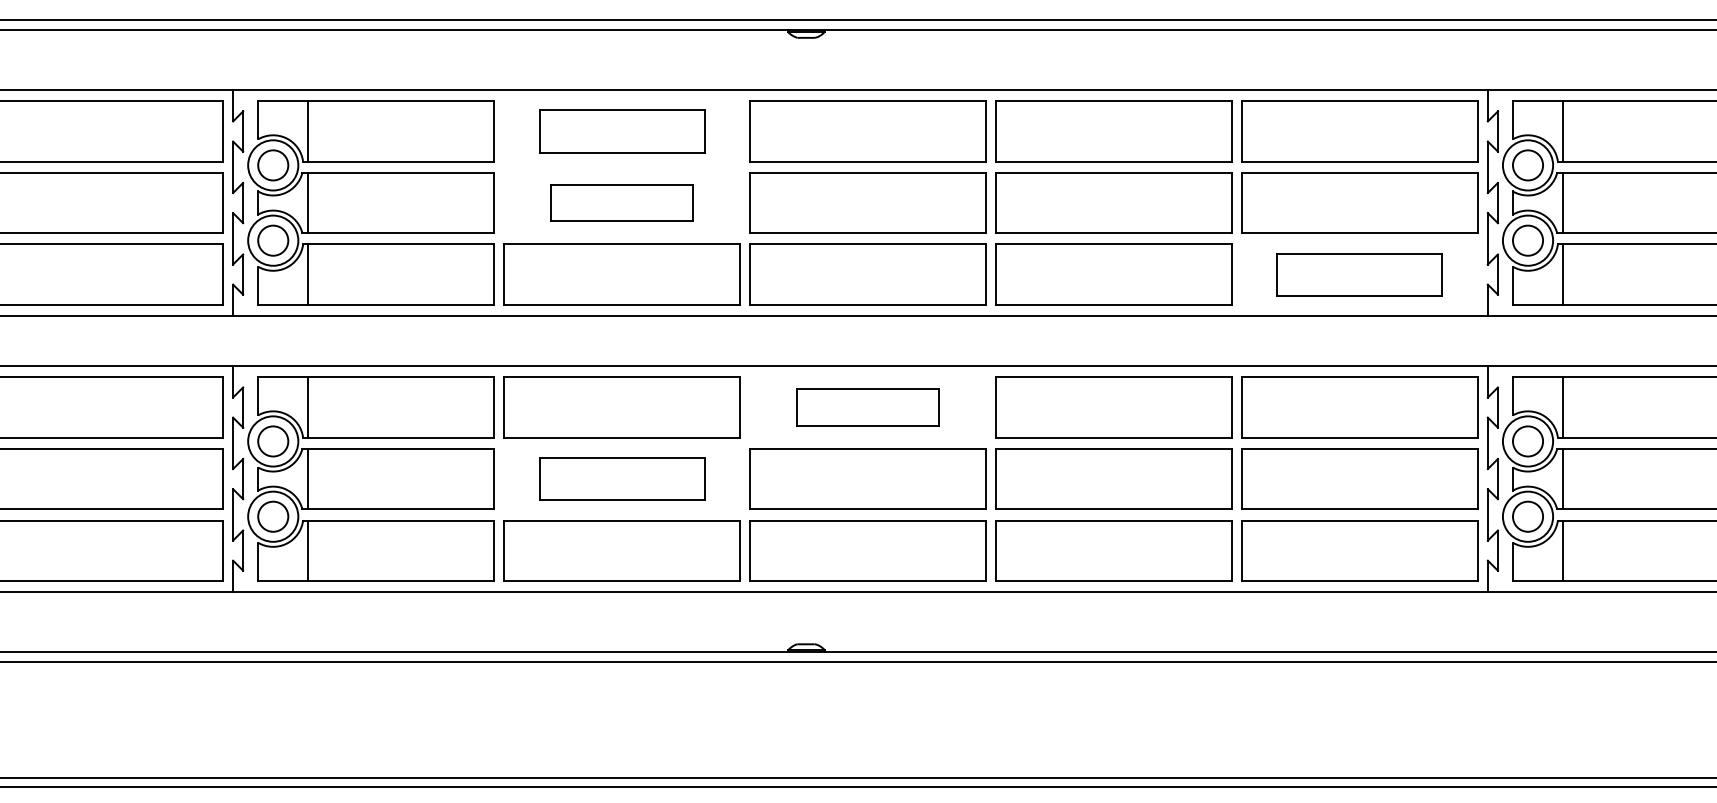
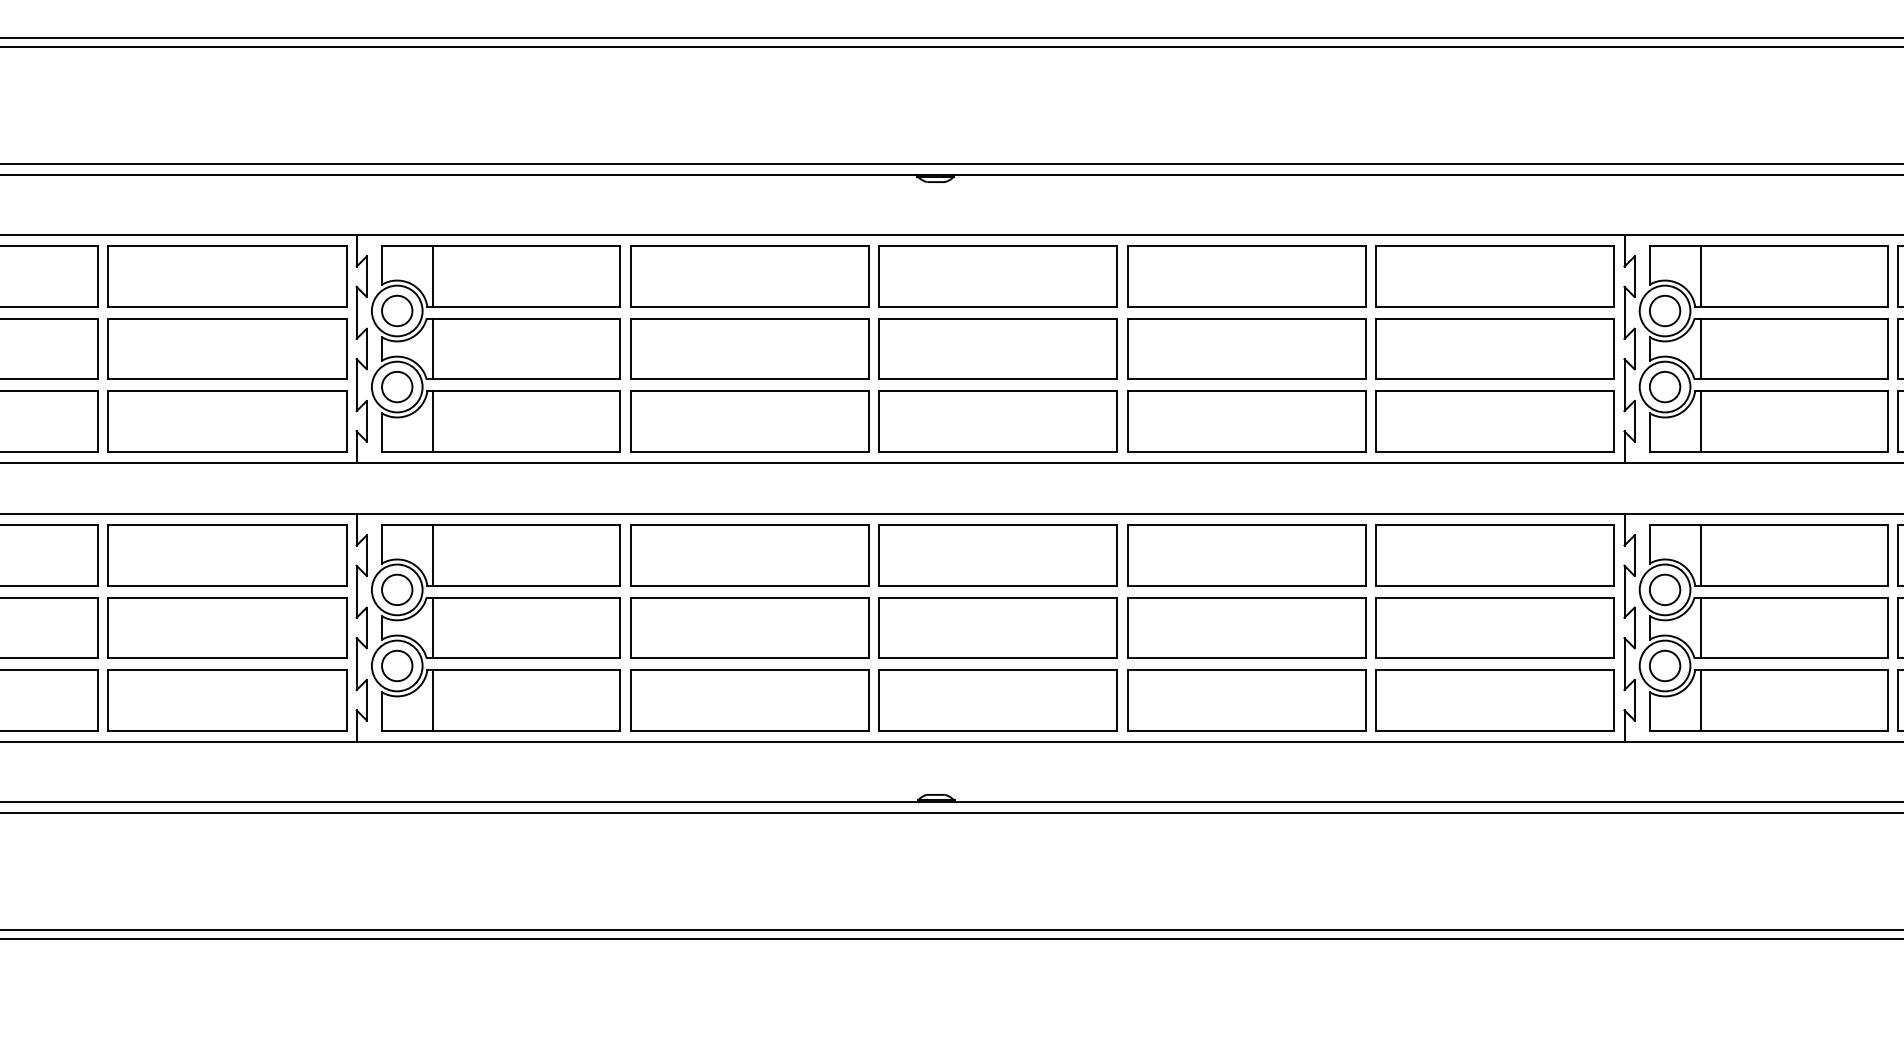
part: (621, 131) -> (749, 276), size x1.43
part: (621, 202) -> (749, 348), size x1.67
part: (1359, 274) -> (1494, 421), size x1.43
part: (867, 407) -> (997, 555), size x1.67
part: (621, 478) -> (749, 627), size x1.43

